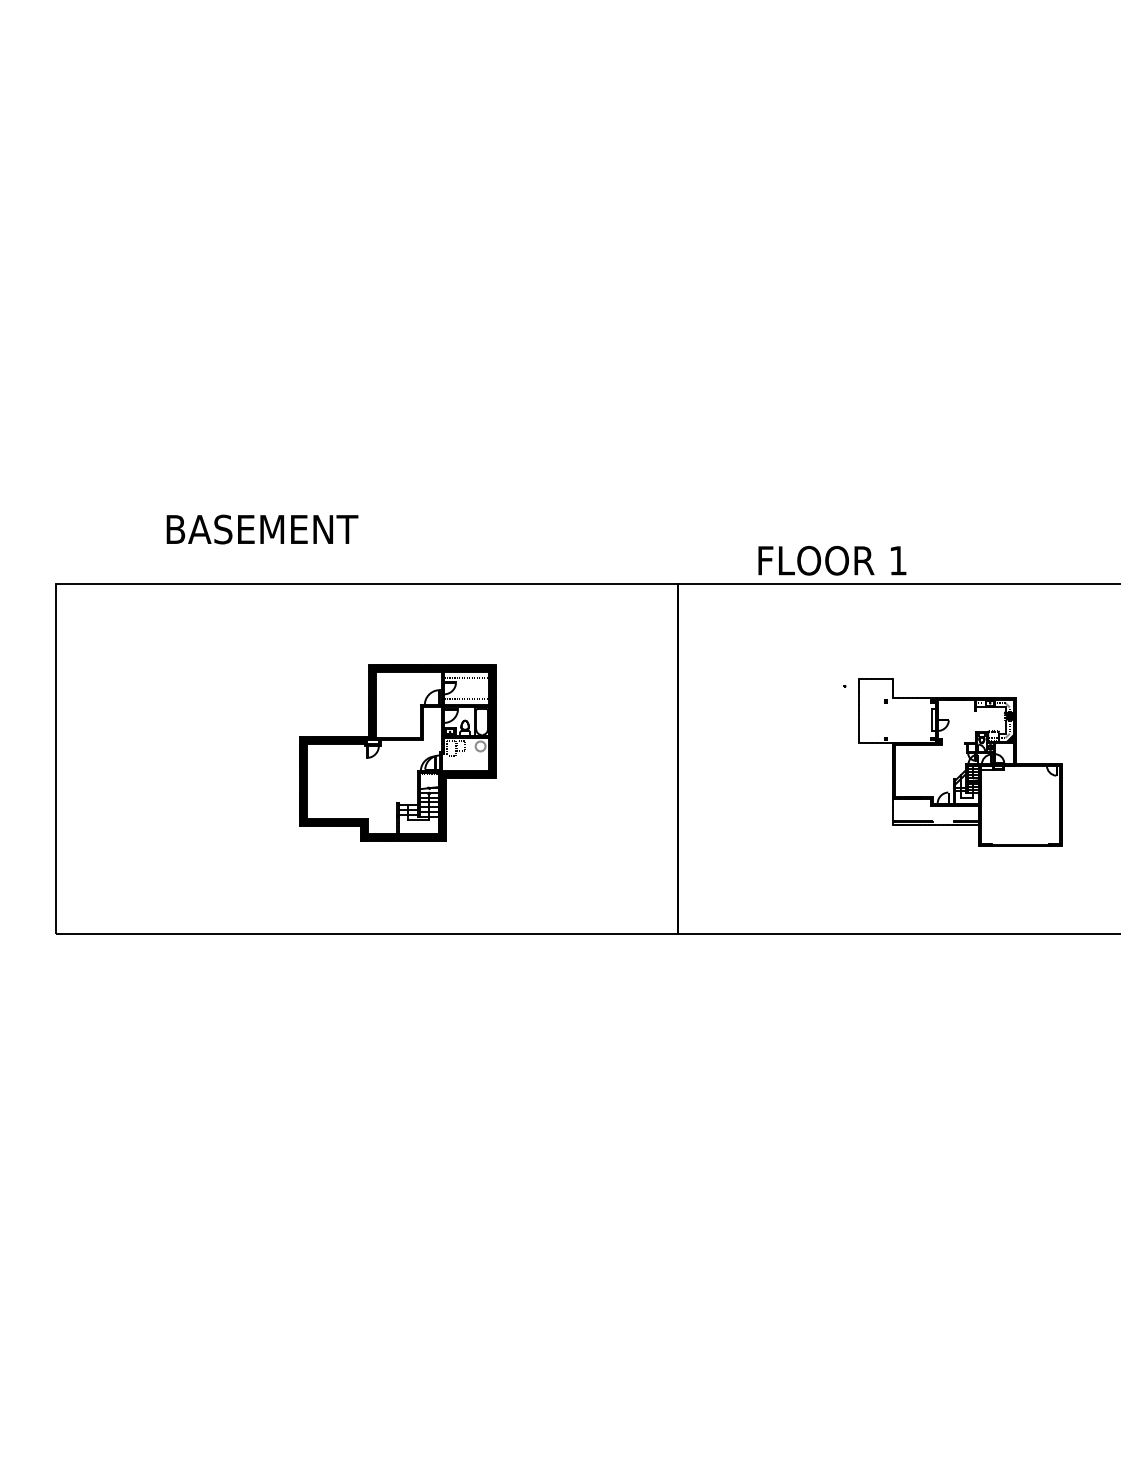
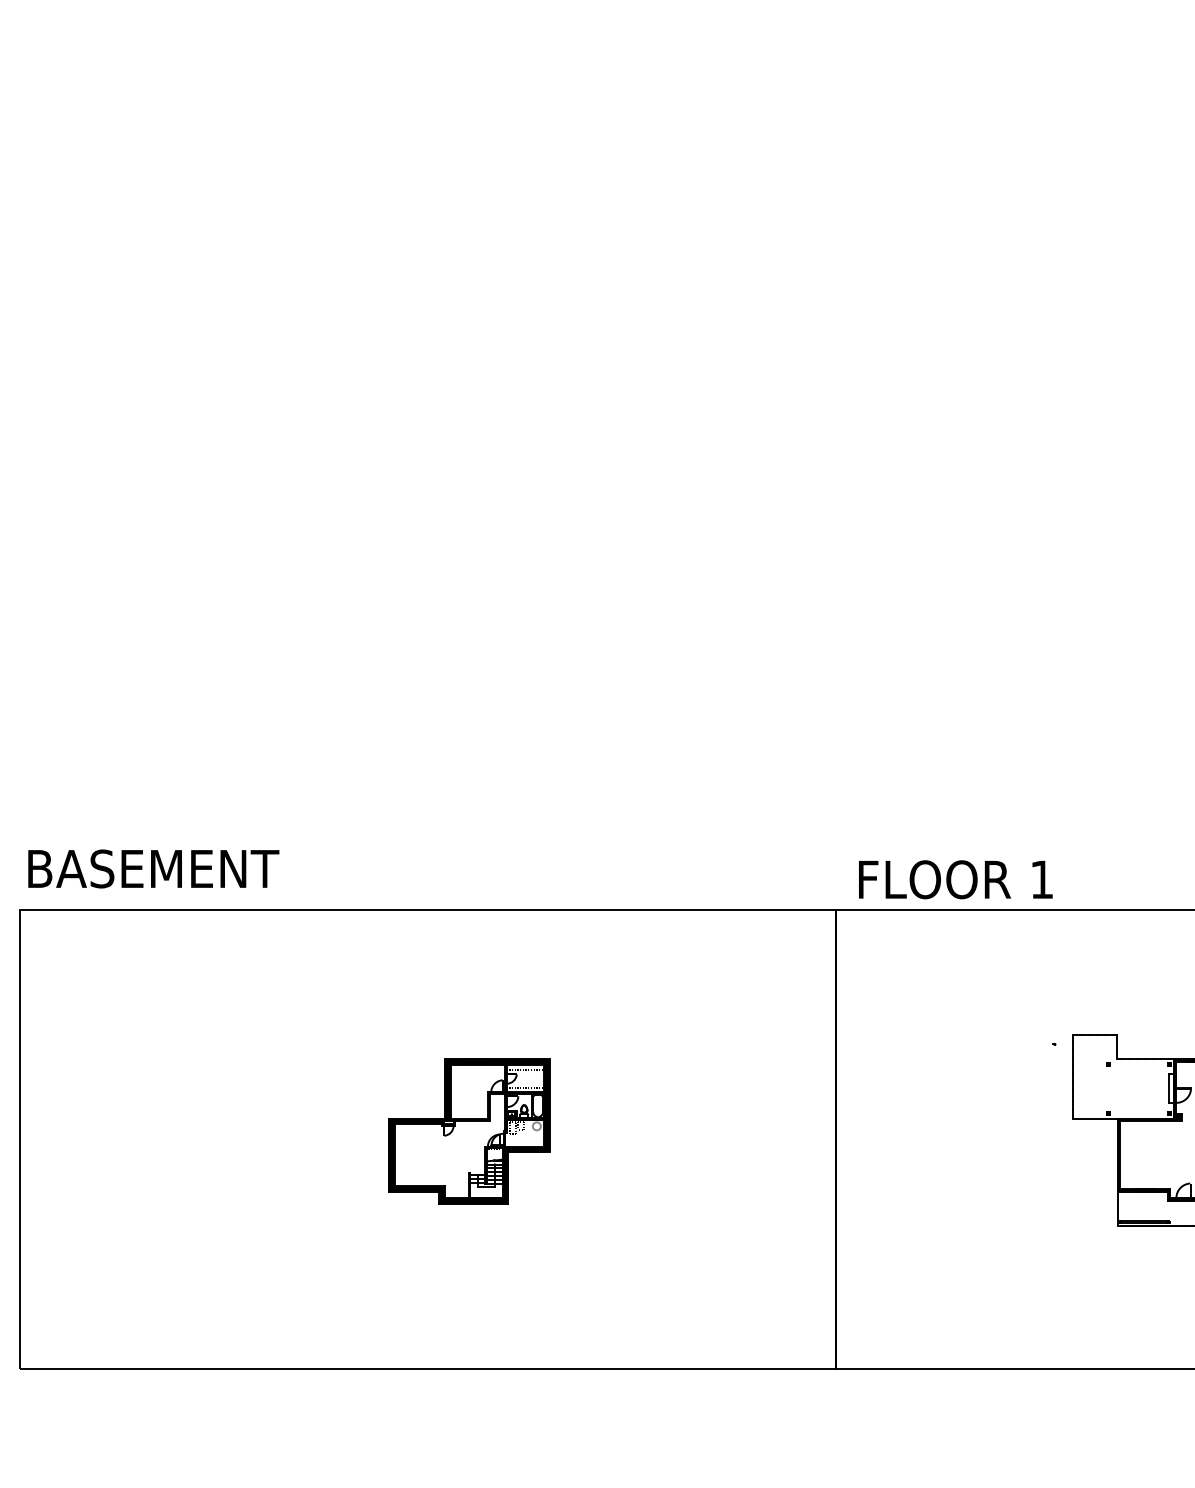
text: (262, 529) -> (153, 868), moved
text: (832, 560) -> (955, 879), moved
part: (398, 752) -> (469, 1131), size x0.62

